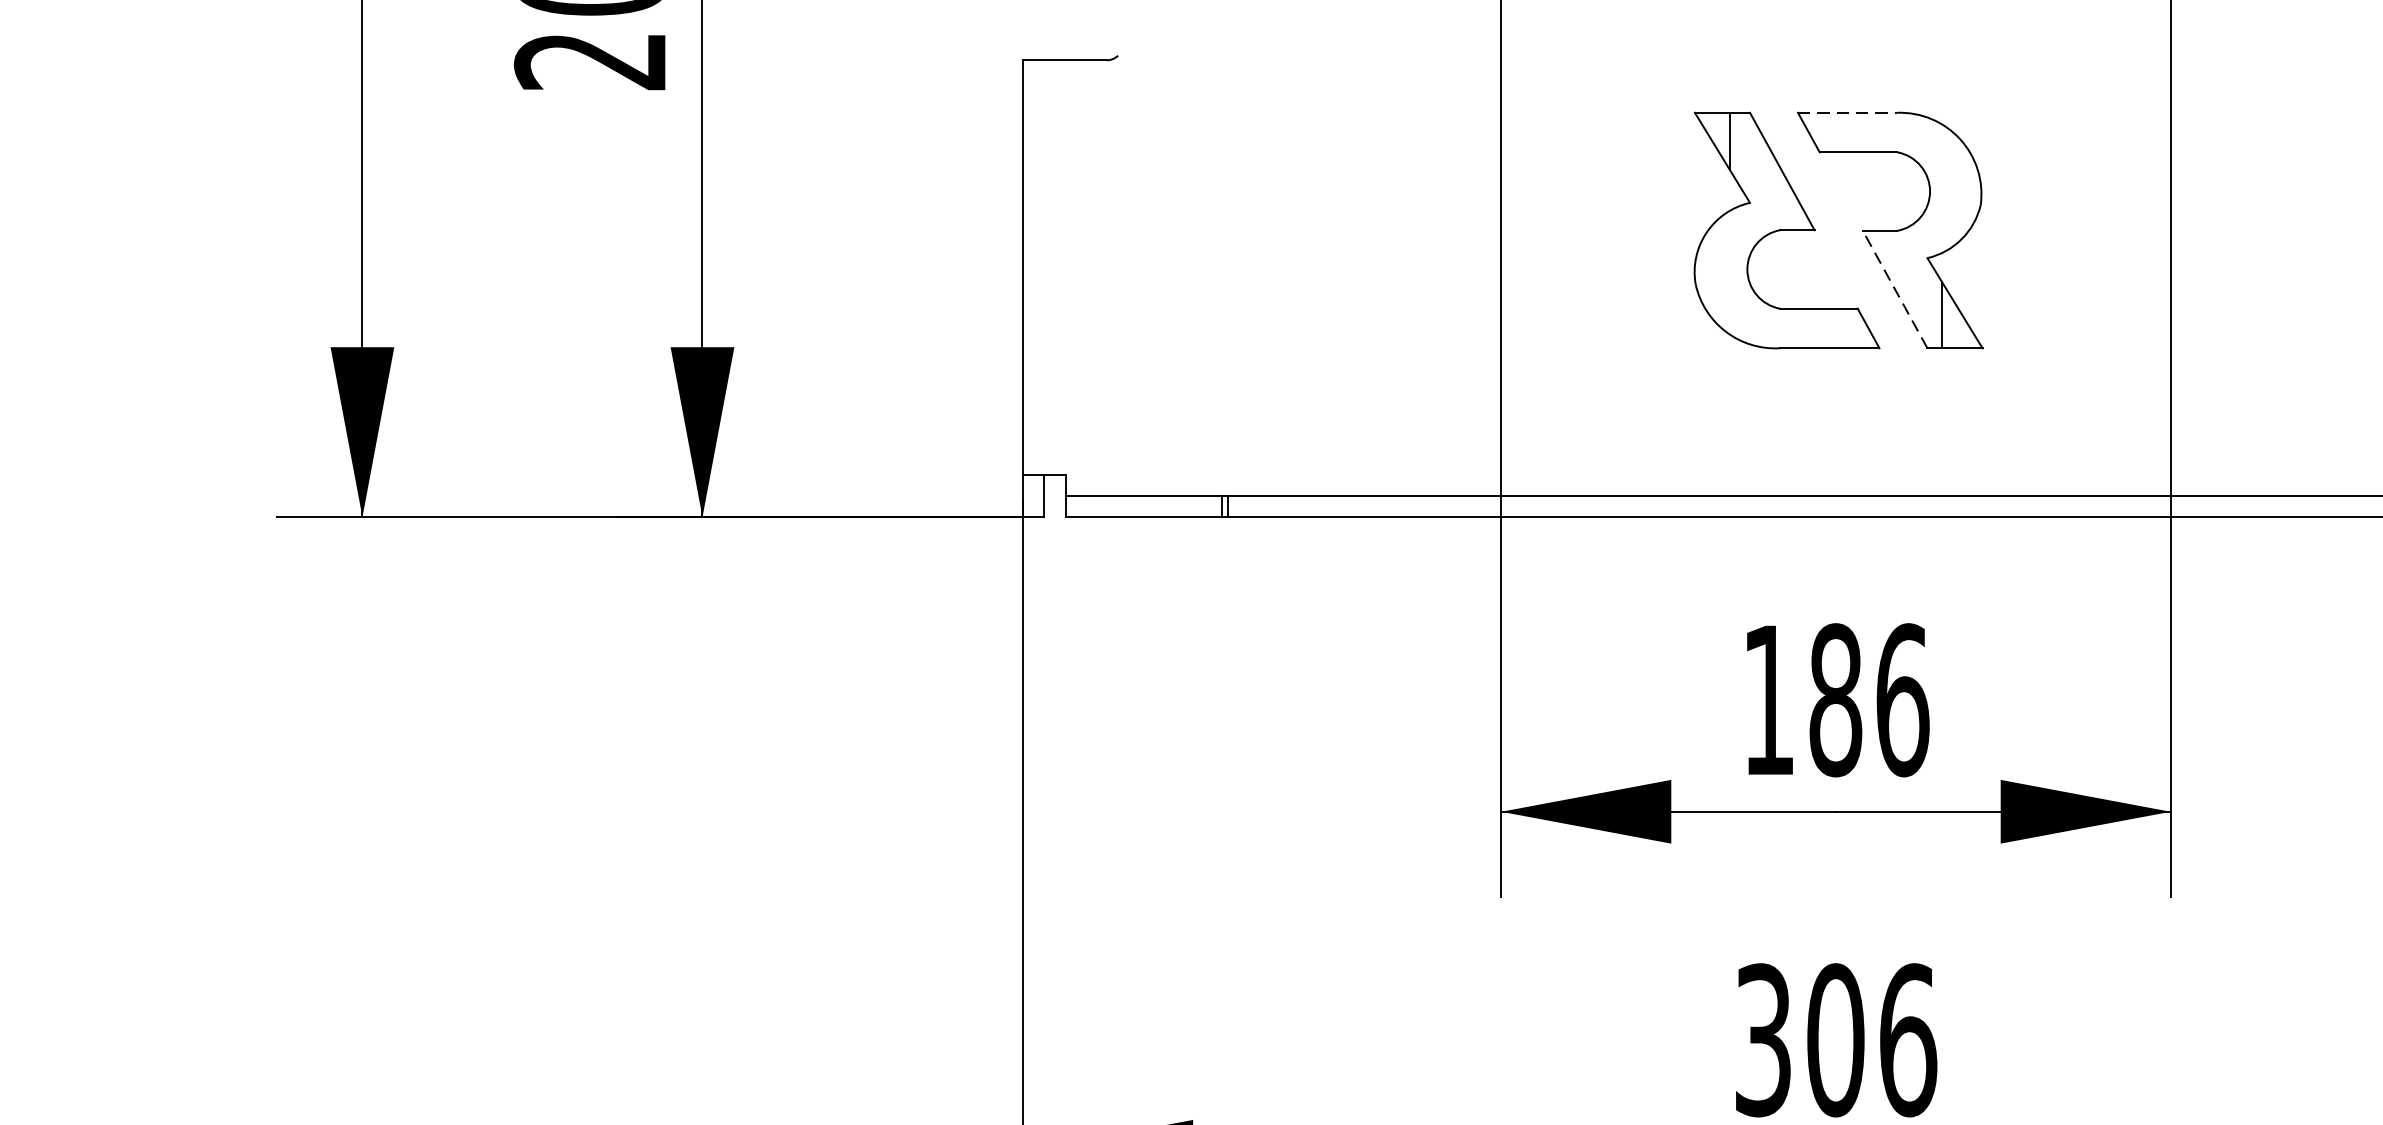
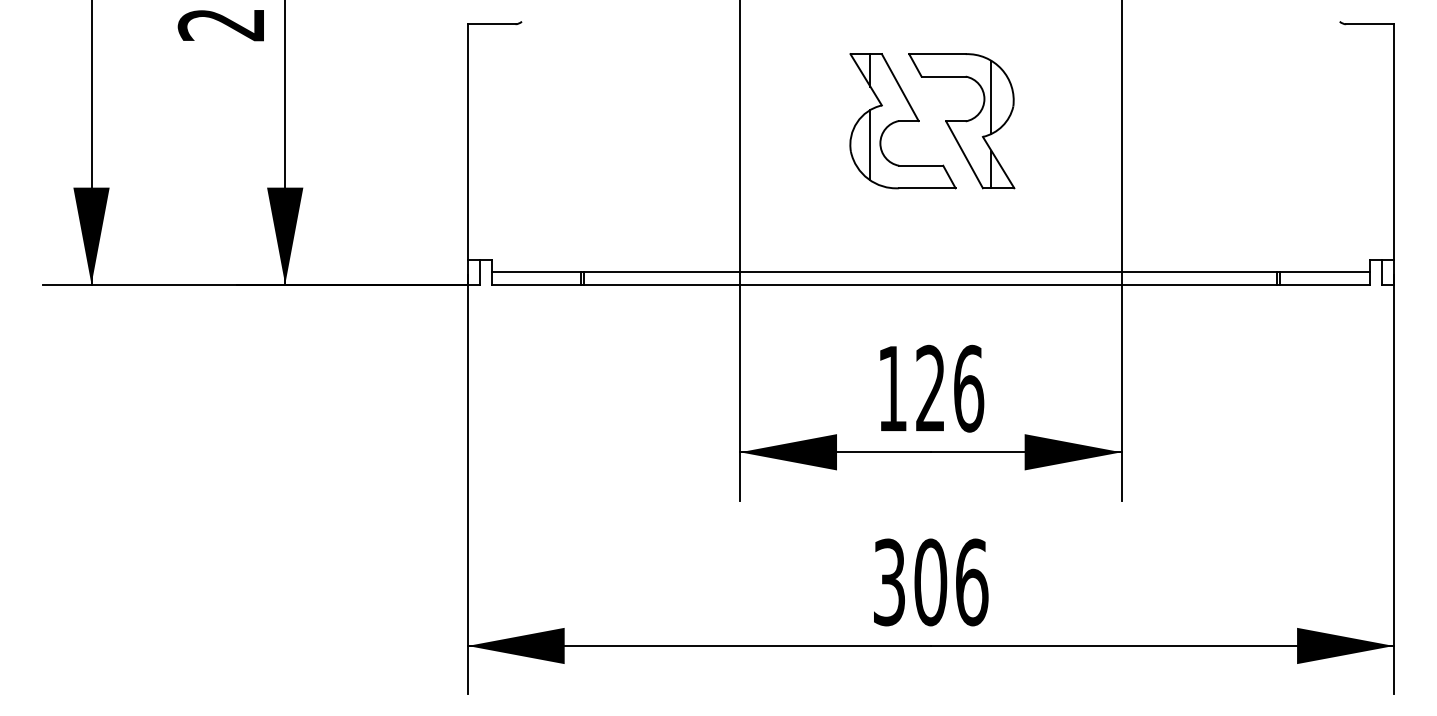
line: (1847, 113) -> (937, 54), dashed -> solid
line: (1942, 187) -> (991, 96), added
line: (1730, 273) -> (870, 145), added
line: (1895, 288) -> (964, 154), dashed -> solid
text: (1835, 699) -> (930, 388), 186 -> 126

